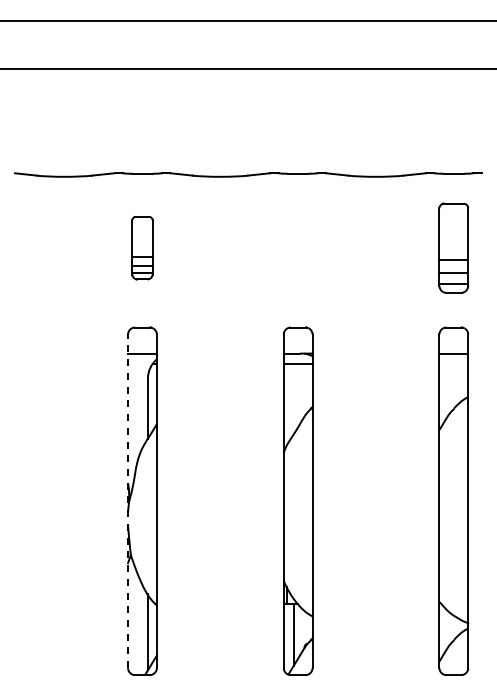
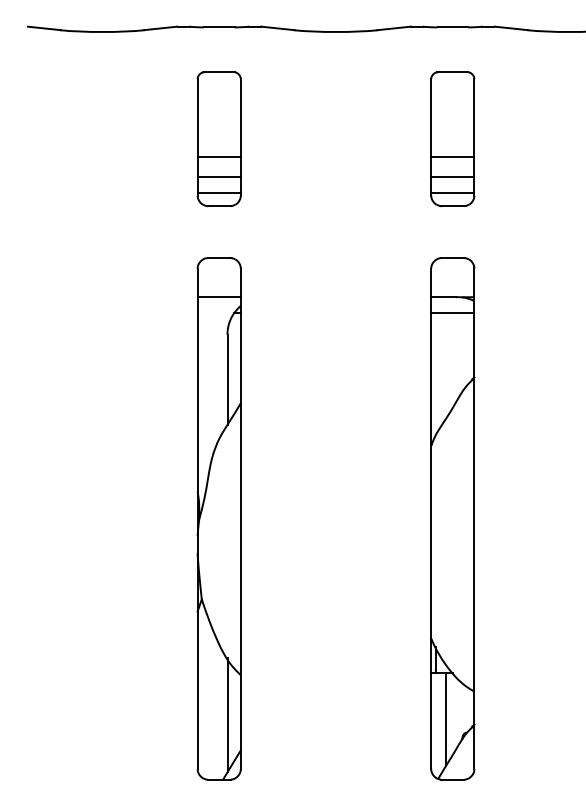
part: (142, 247) -> (219, 138), size x1.43
part: (297, 247) -> (451, 138), added
line: (128, 501) -> (198, 519), dashed -> solid

